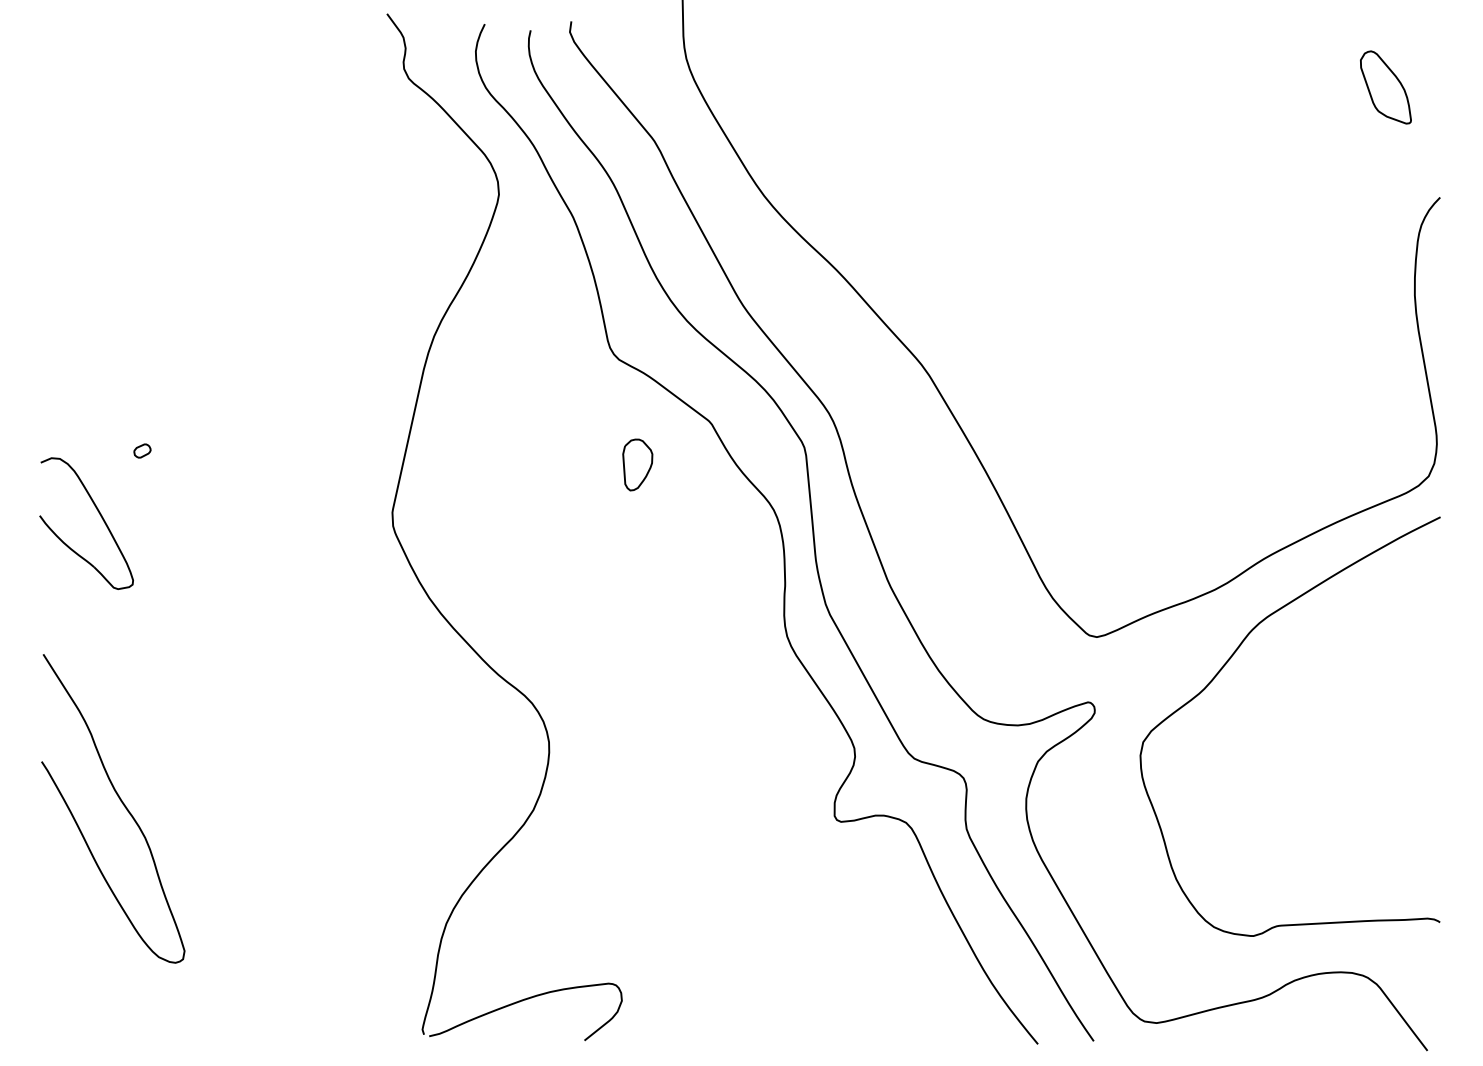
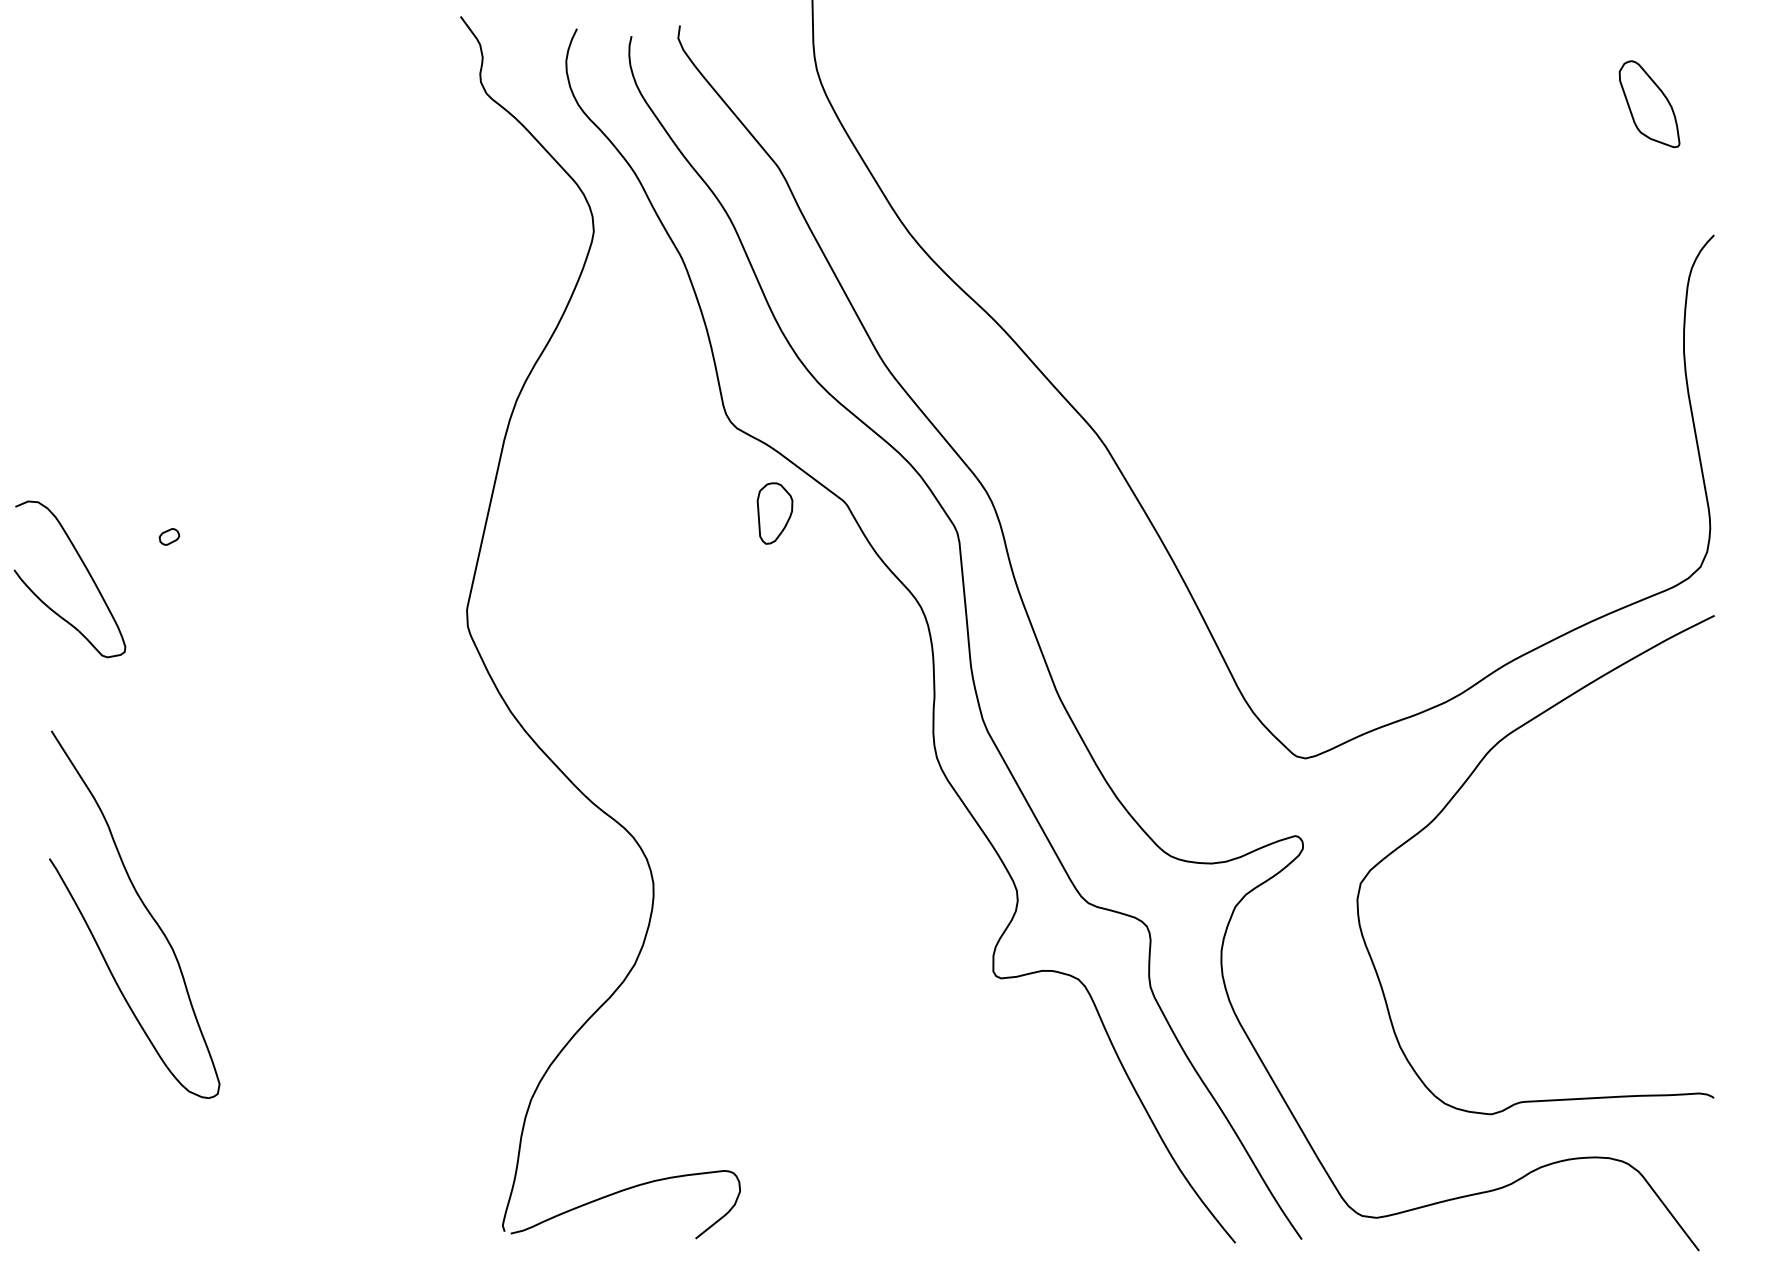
part: (637, 464) -> (774, 513), moved
part: (100, 516) -> (86, 570), moved
curve: (121, 802) -> (144, 907), moved

